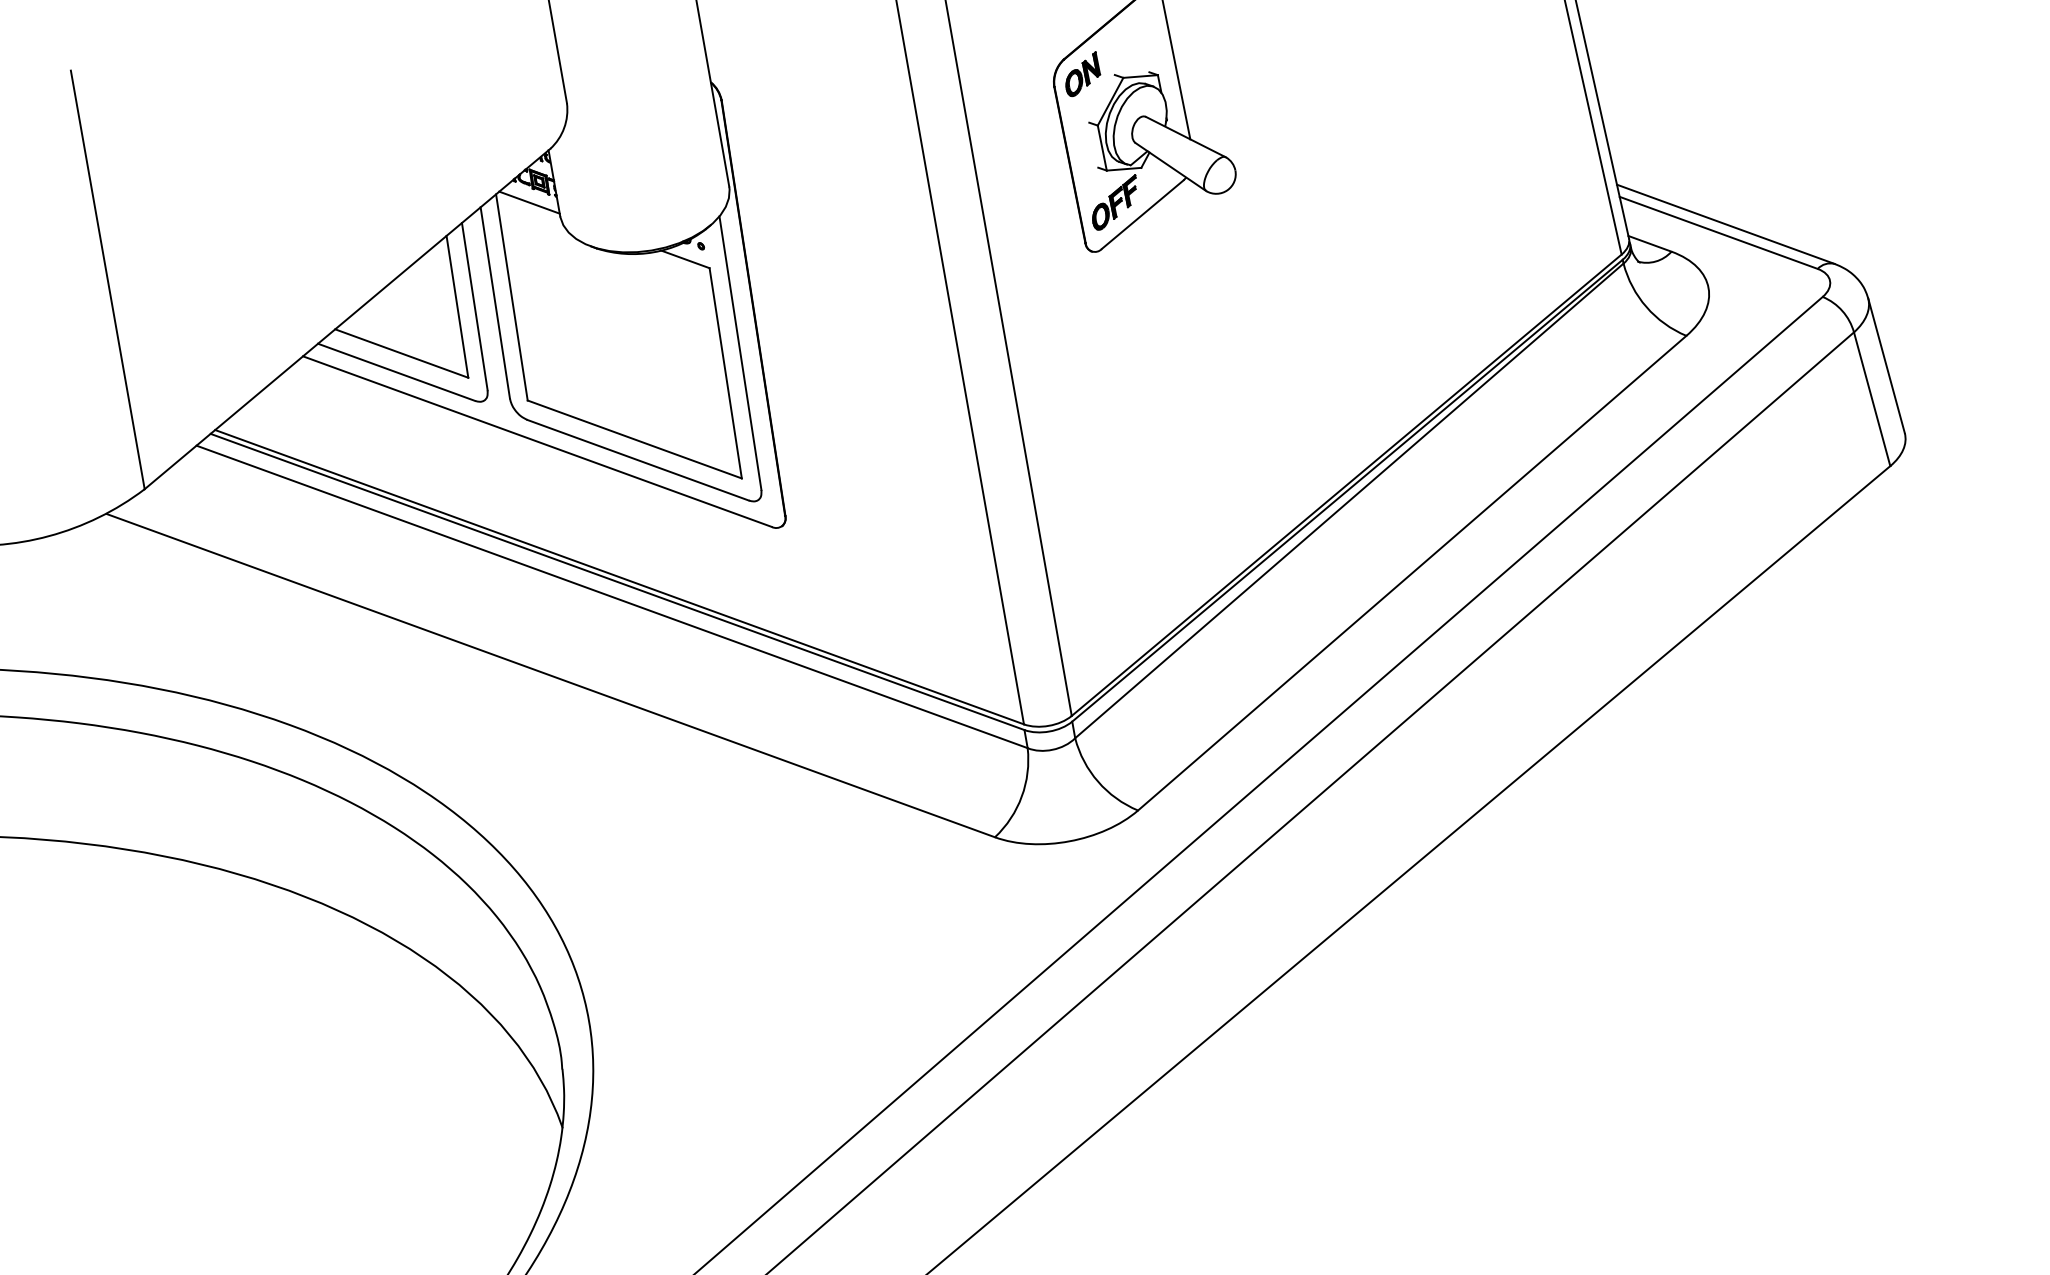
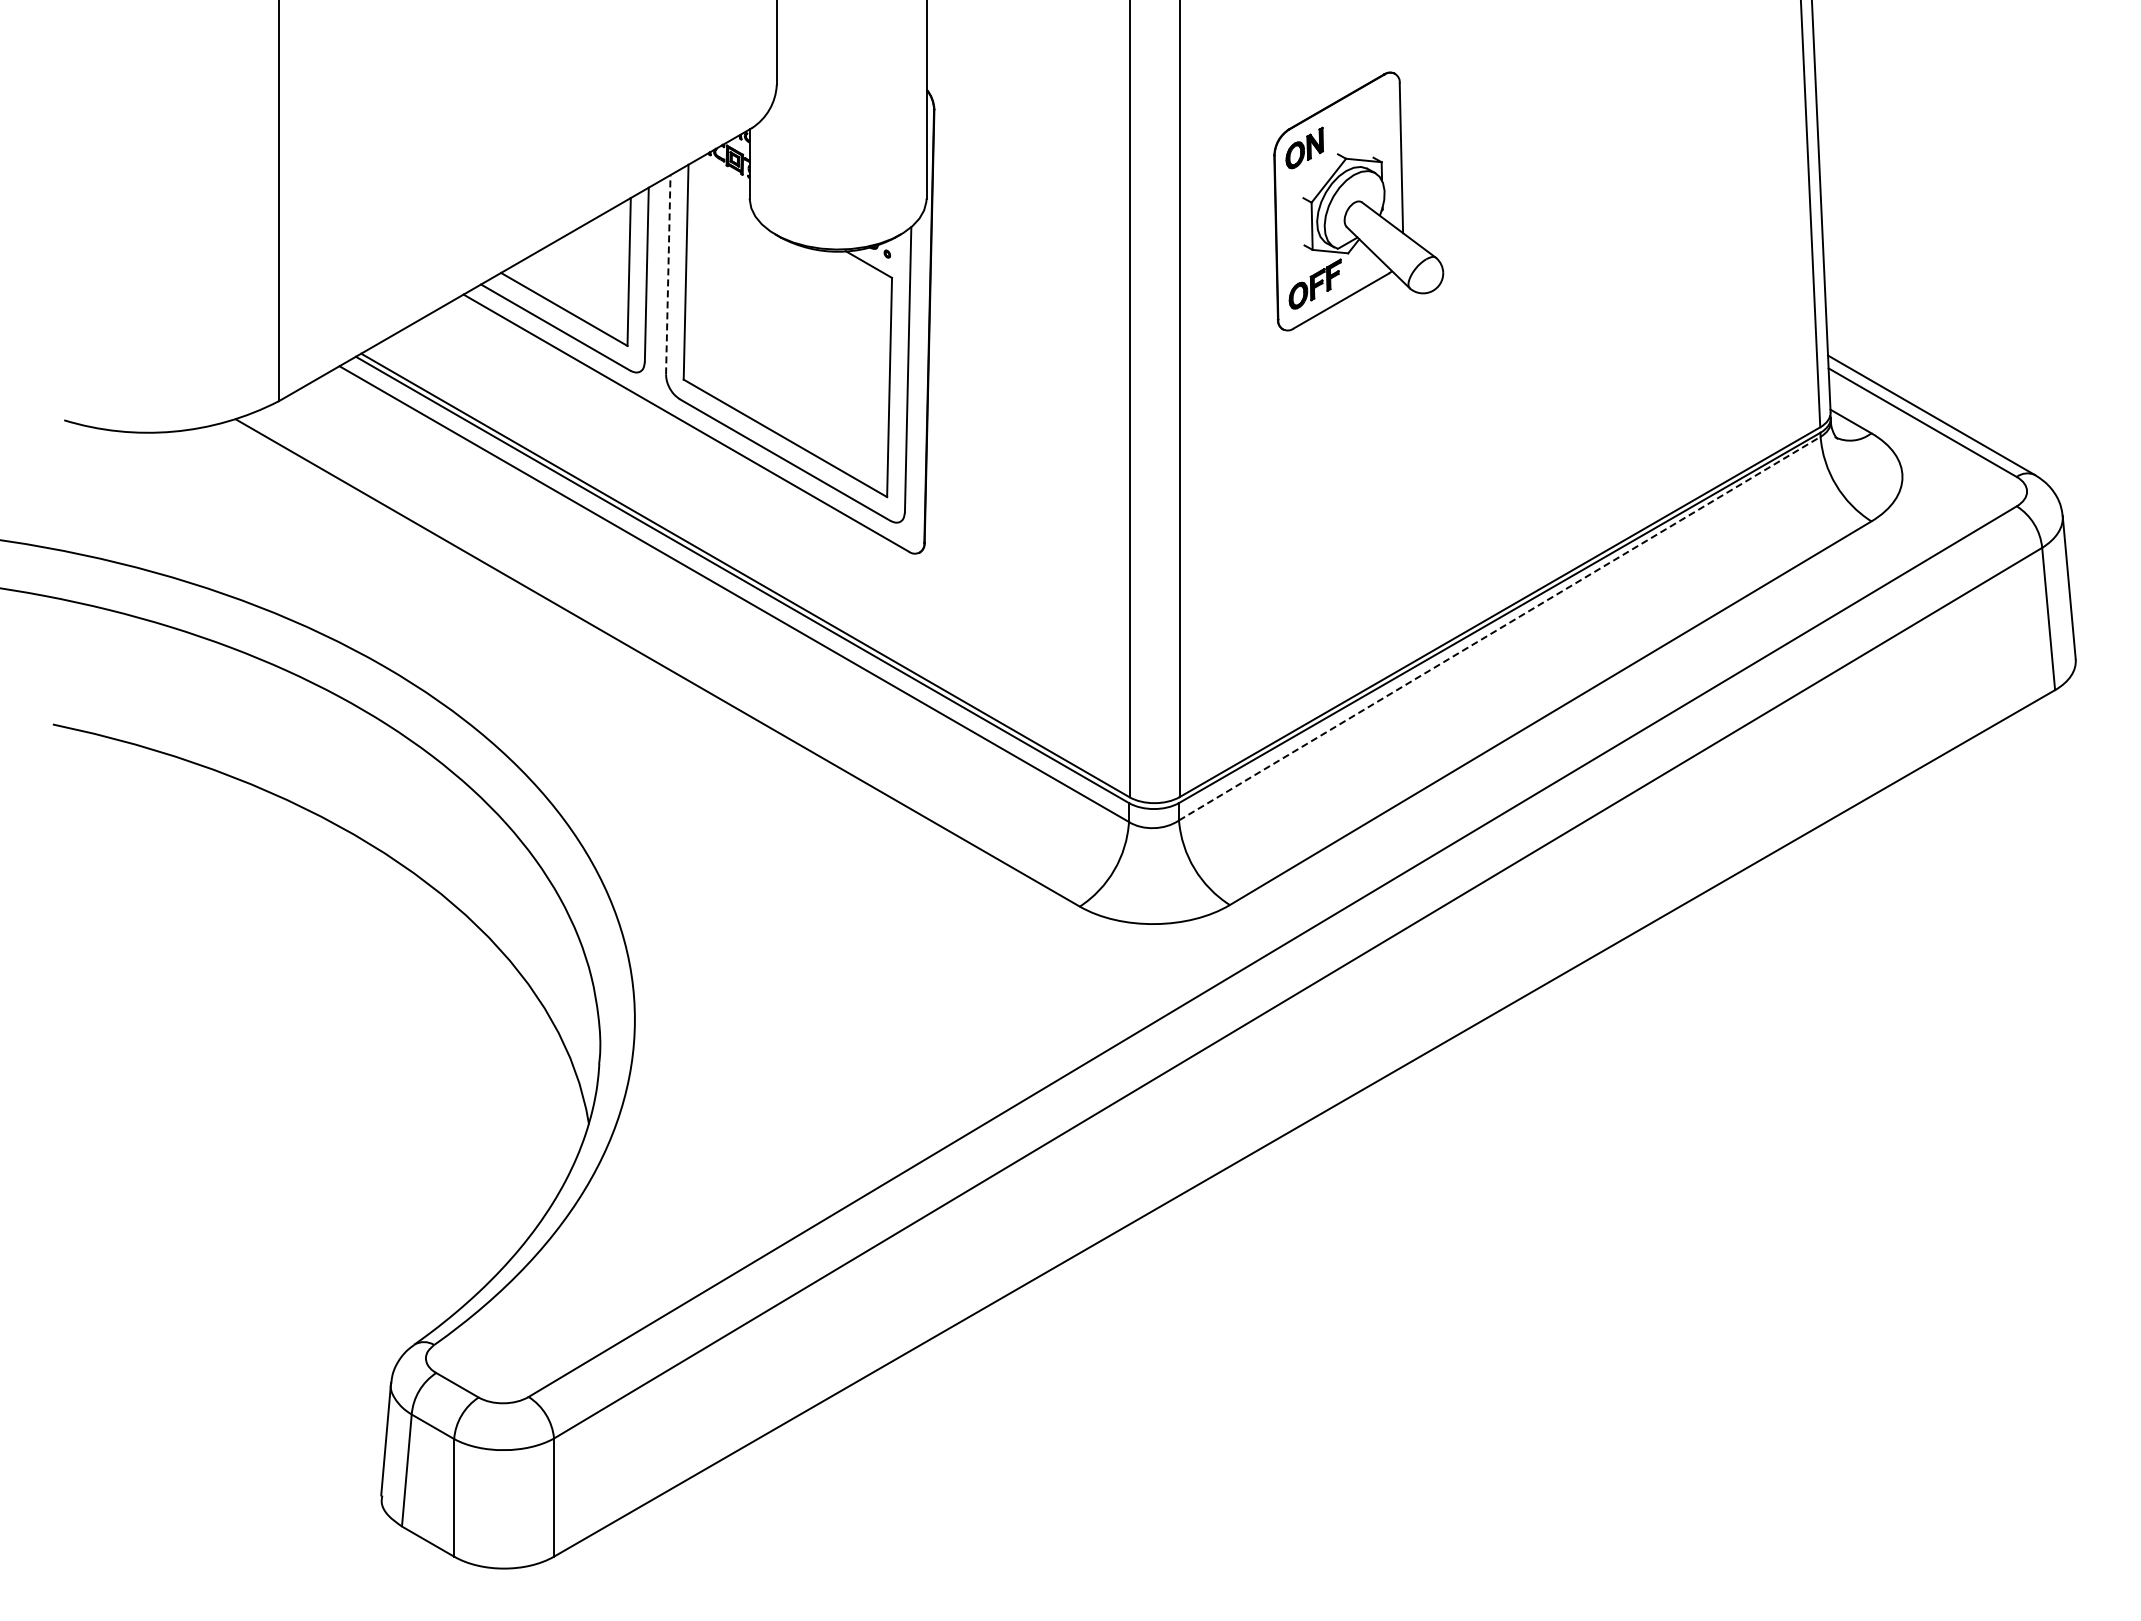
line: (528, 202) -> (720, 178), removed
line: (495, 302) -> (668, 274), solid -> dashed
line: (1349, 500) -> (1499, 628), solid -> dashed

